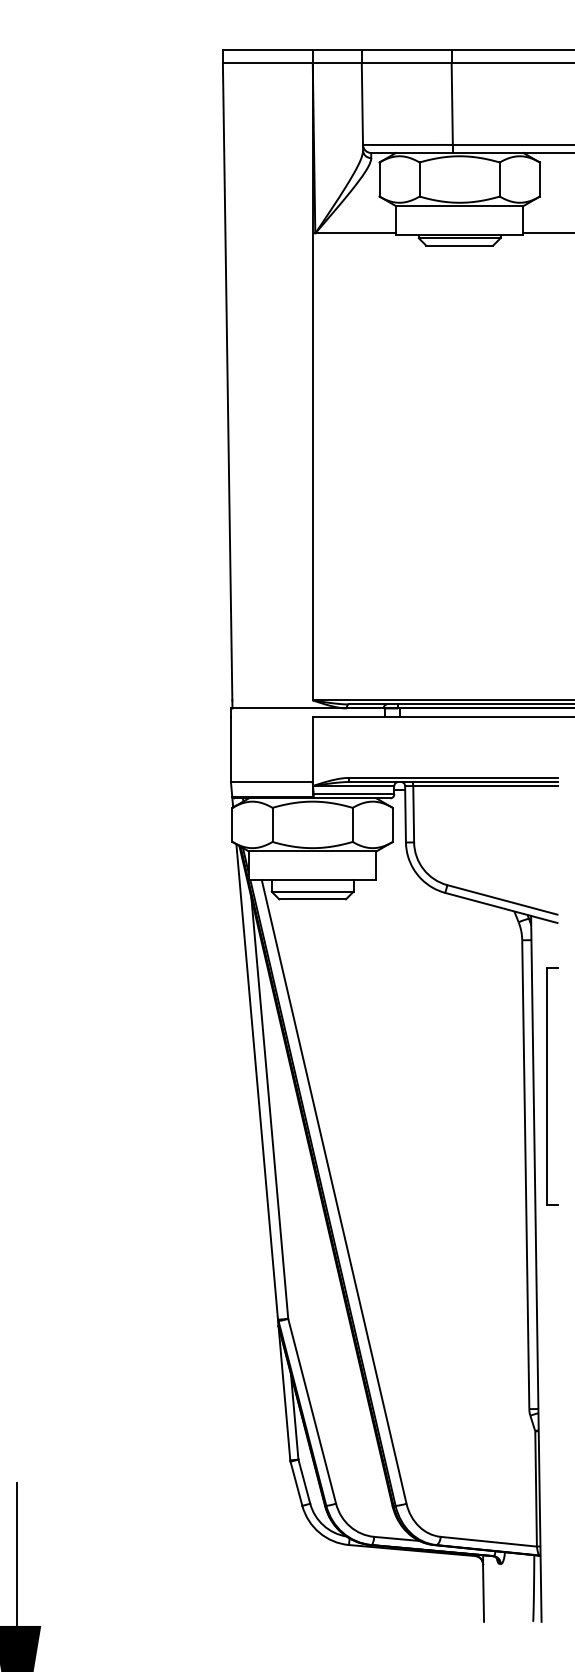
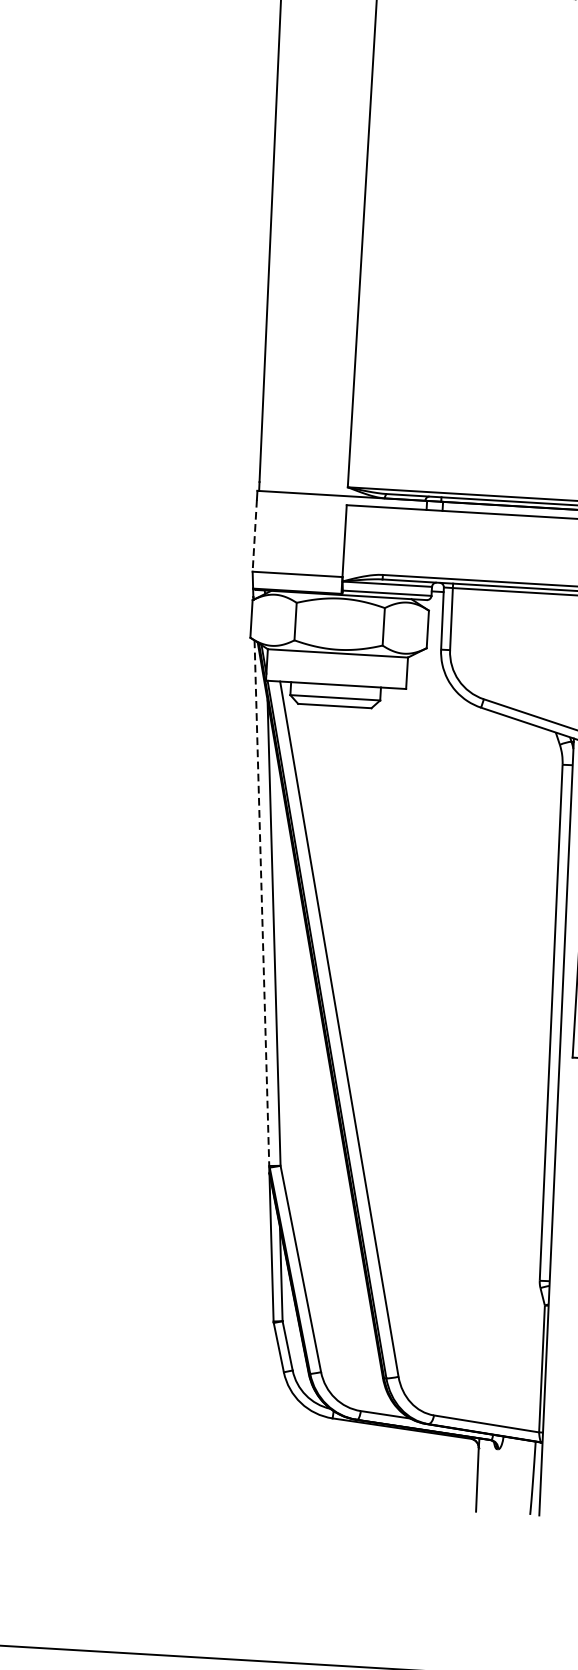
line: (230, 749) -> (254, 535), solid -> dashed
line: (257, 1081) -> (262, 902), solid -> dashed

